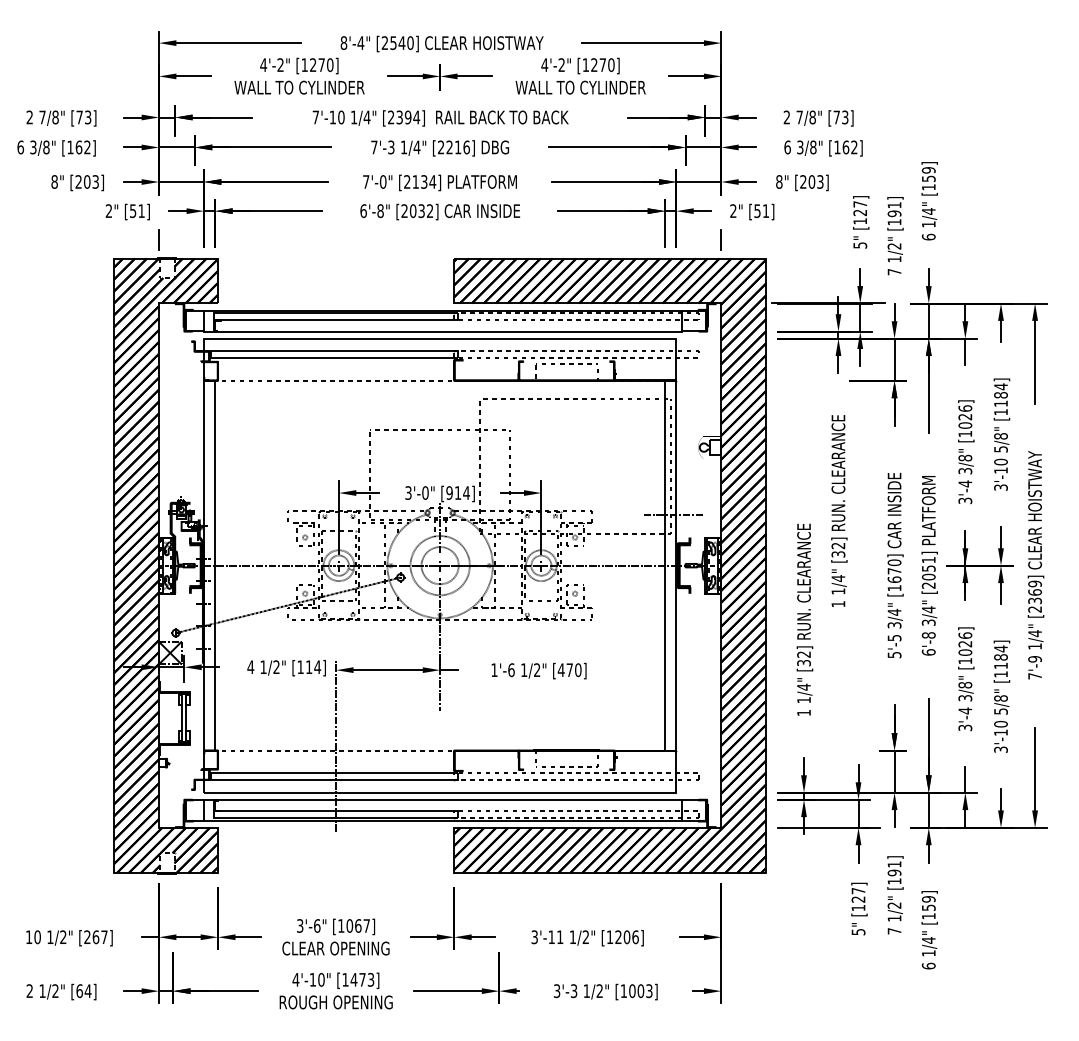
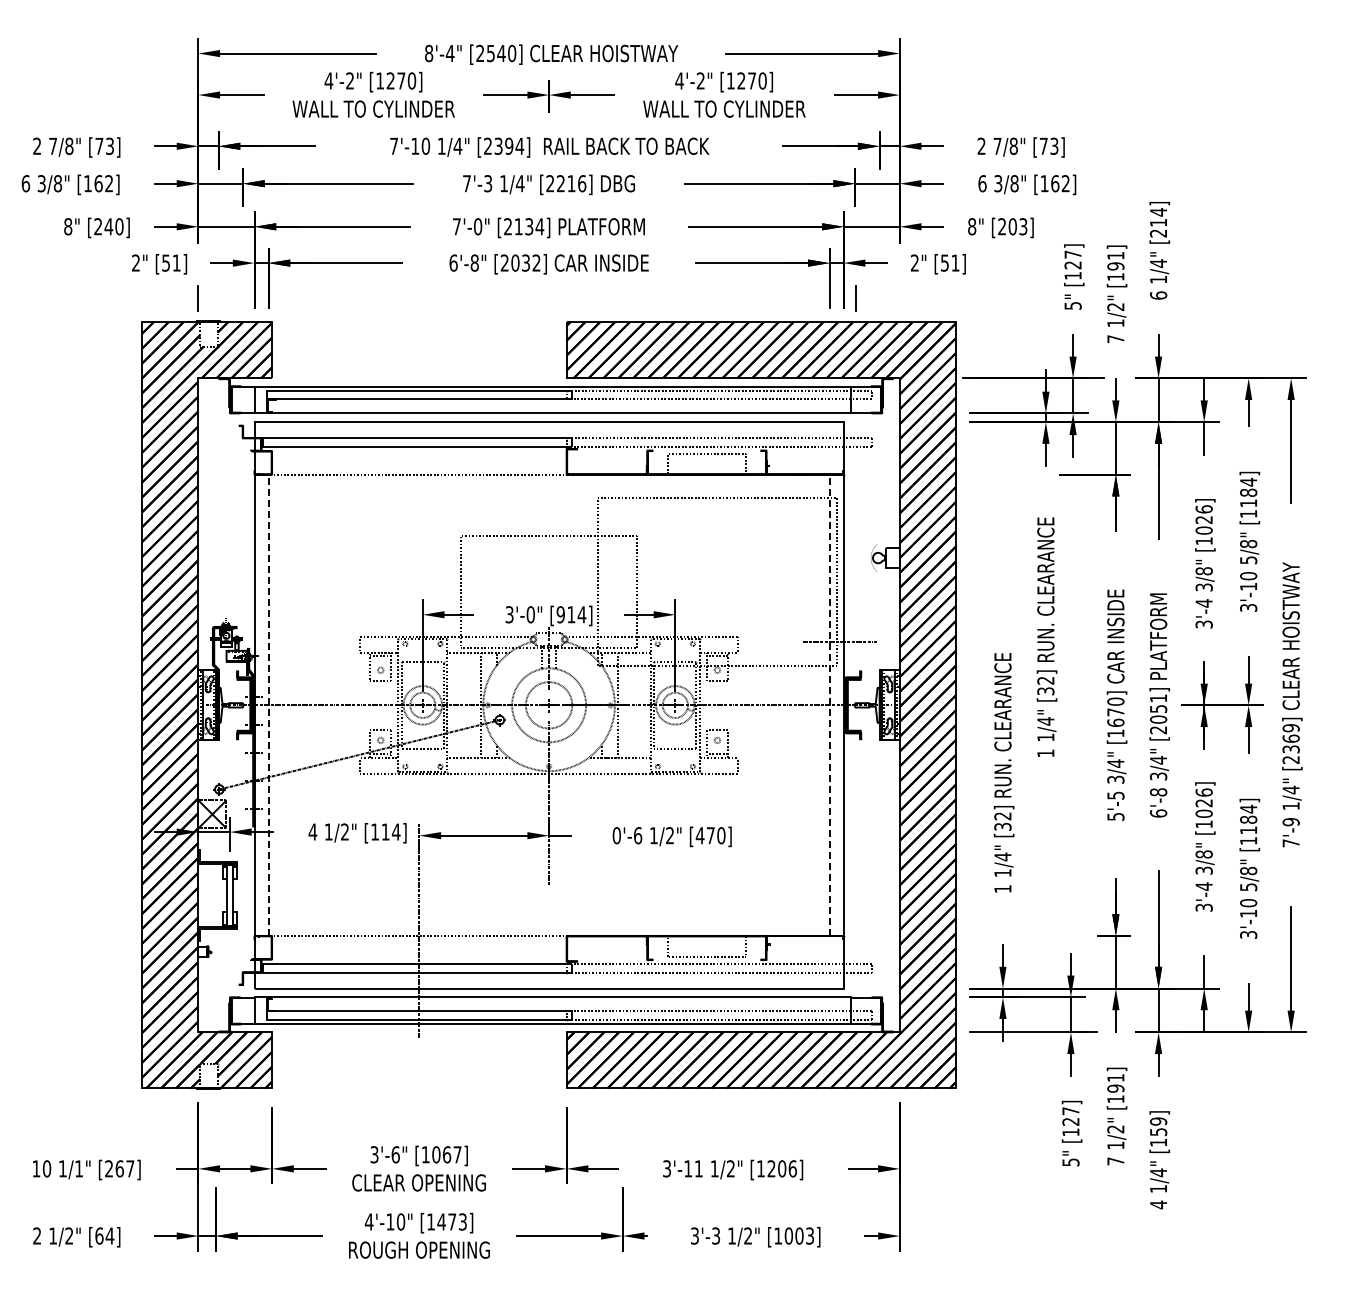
text: (928, 178) -> (1158, 222), [159] -> [214]
text: (90, 181) -> (113, 226), [203] -> [240]
line: (721, 239) -> (855, 298), moved
line: (215, 565) -> (268, 705), solid -> dashed
line: (664, 565) -> (829, 705), solid -> dashed
text: (494, 670) -> (616, 835), 1'-6 -> 0'-6
text: (62, 936) -> (78, 1168), 1/2" -> 1/1"
text: (928, 965) -> (1158, 1204), 6 -> 4

